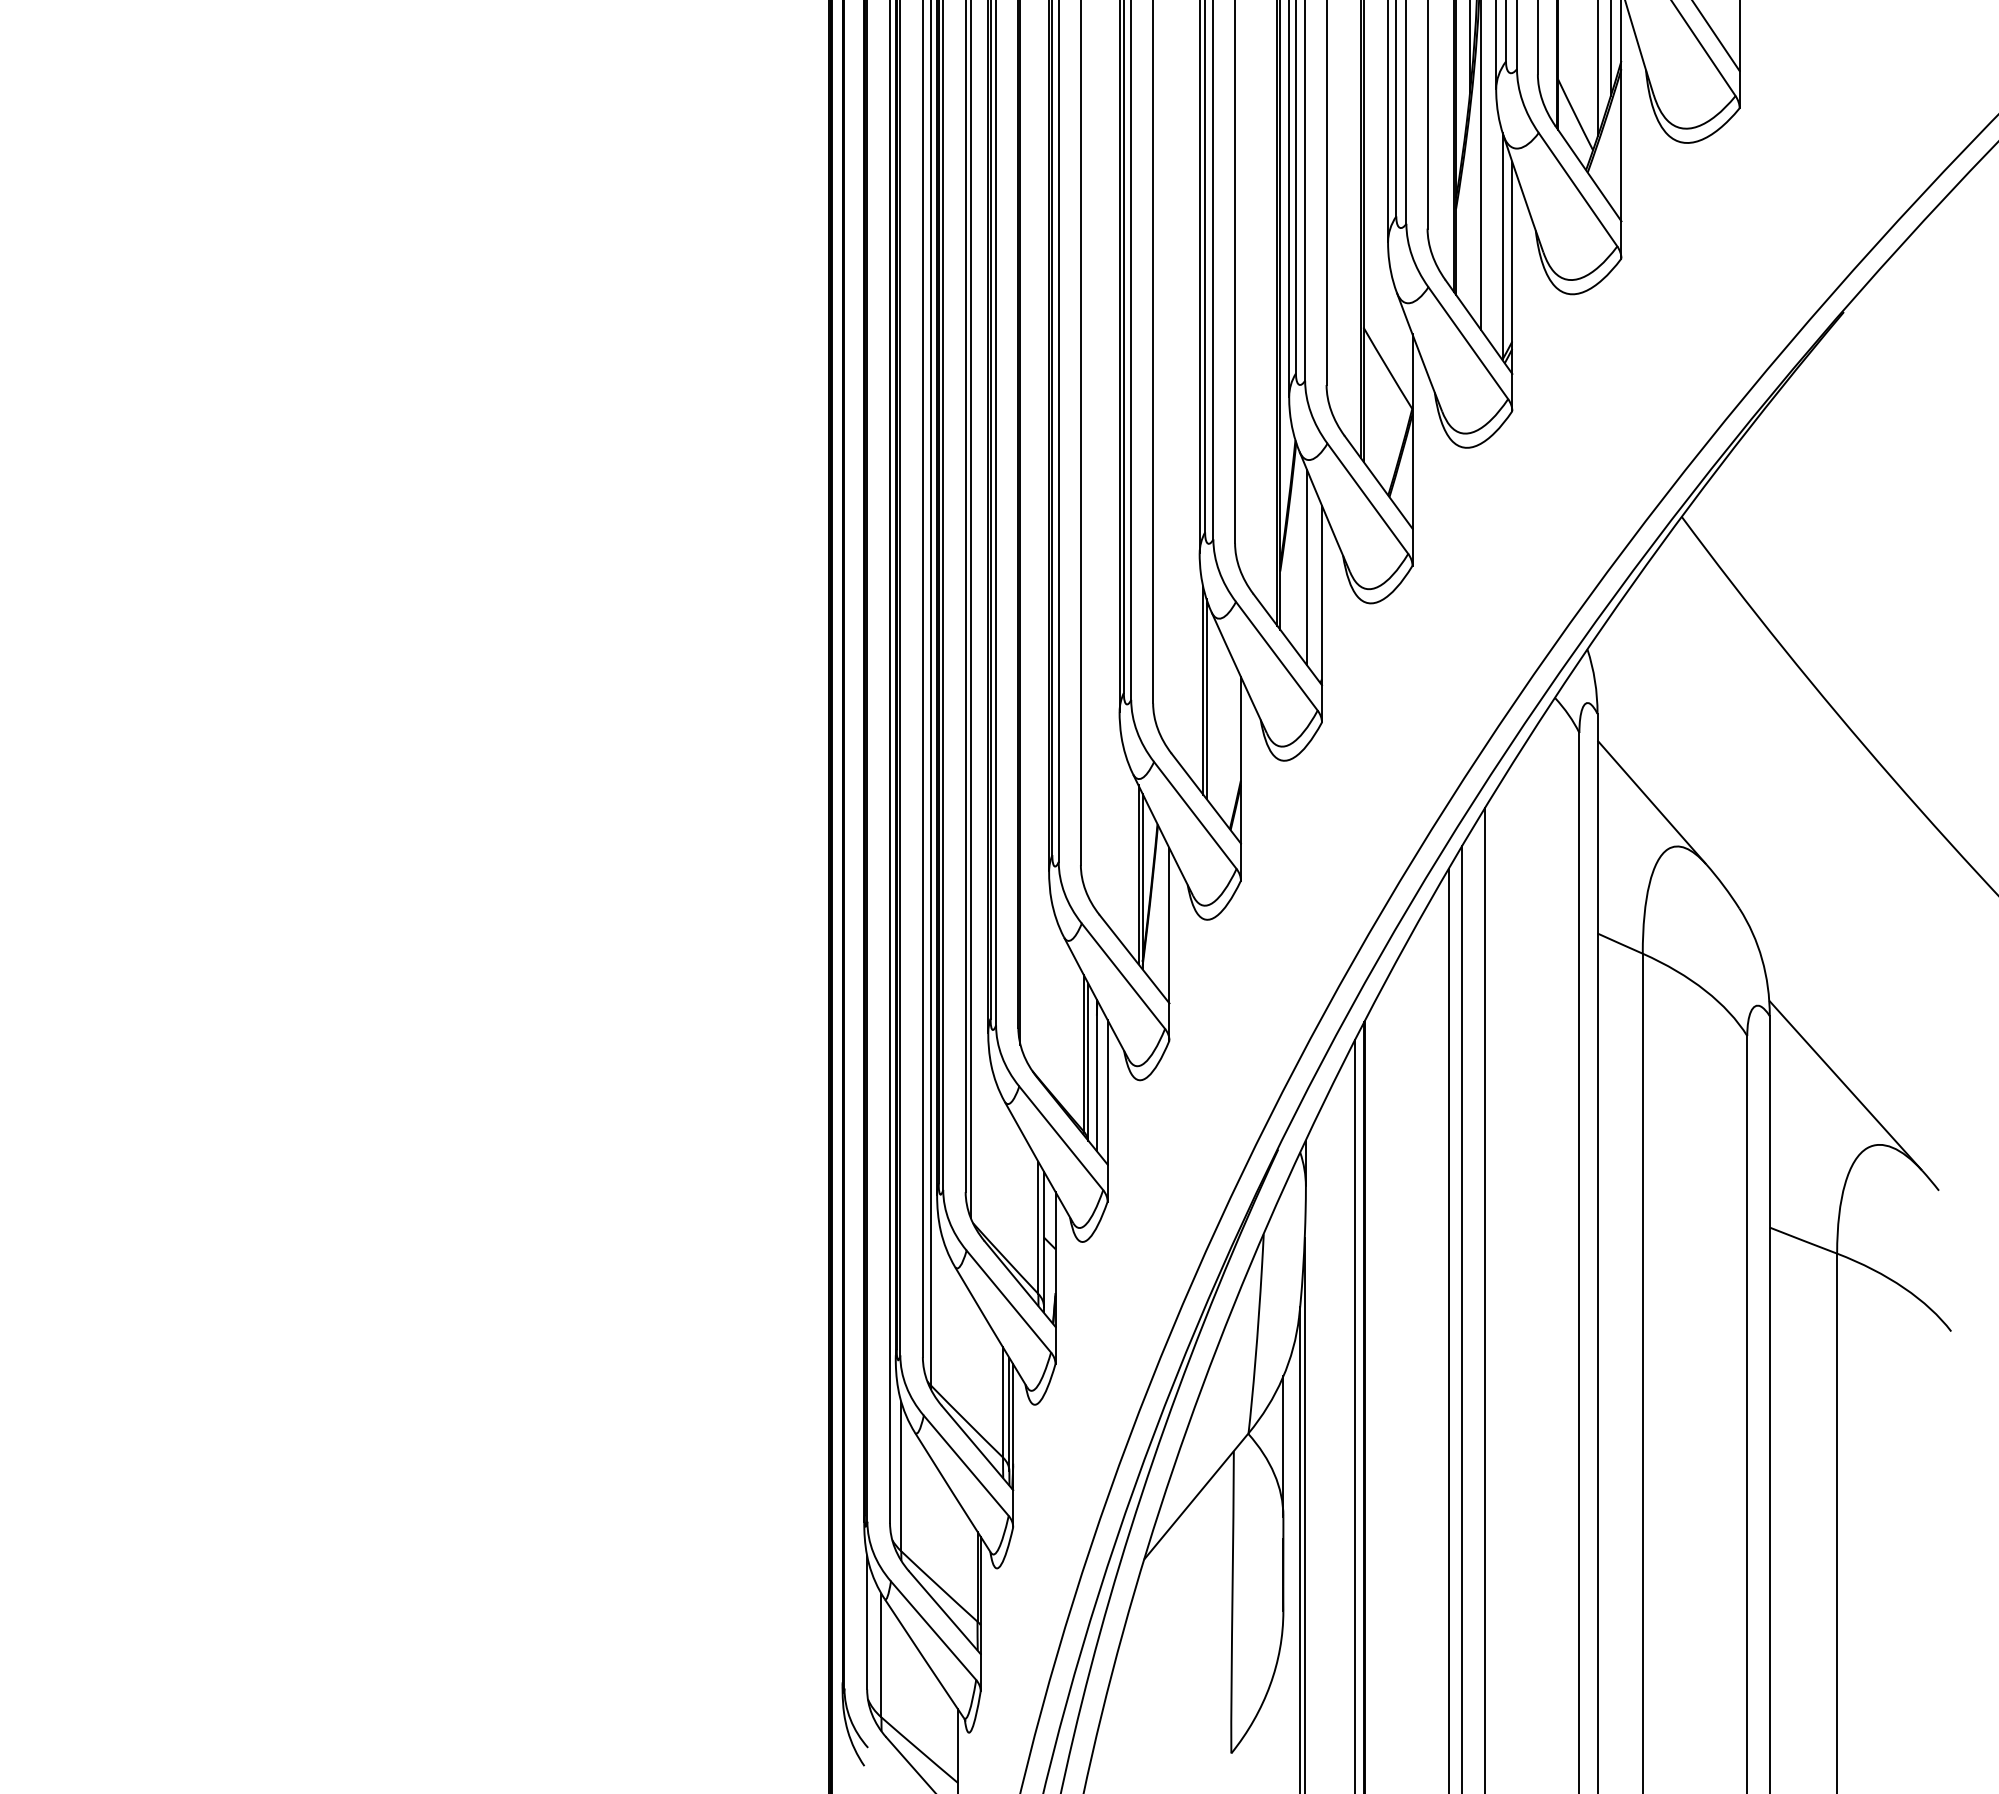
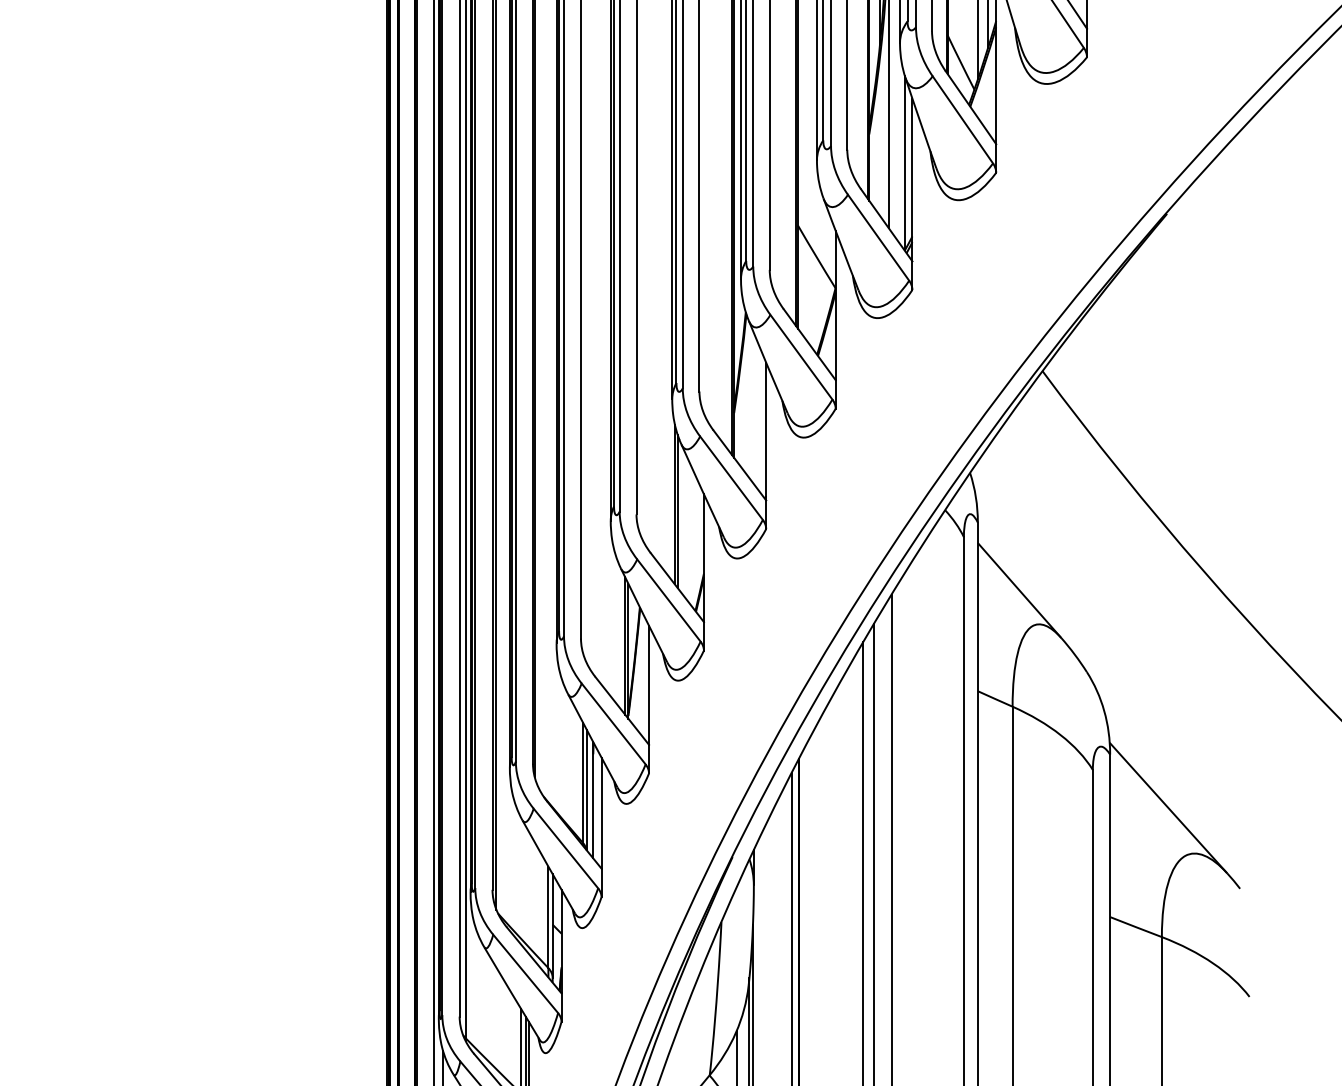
line: (1307, 567) -> (755, 410), removed

